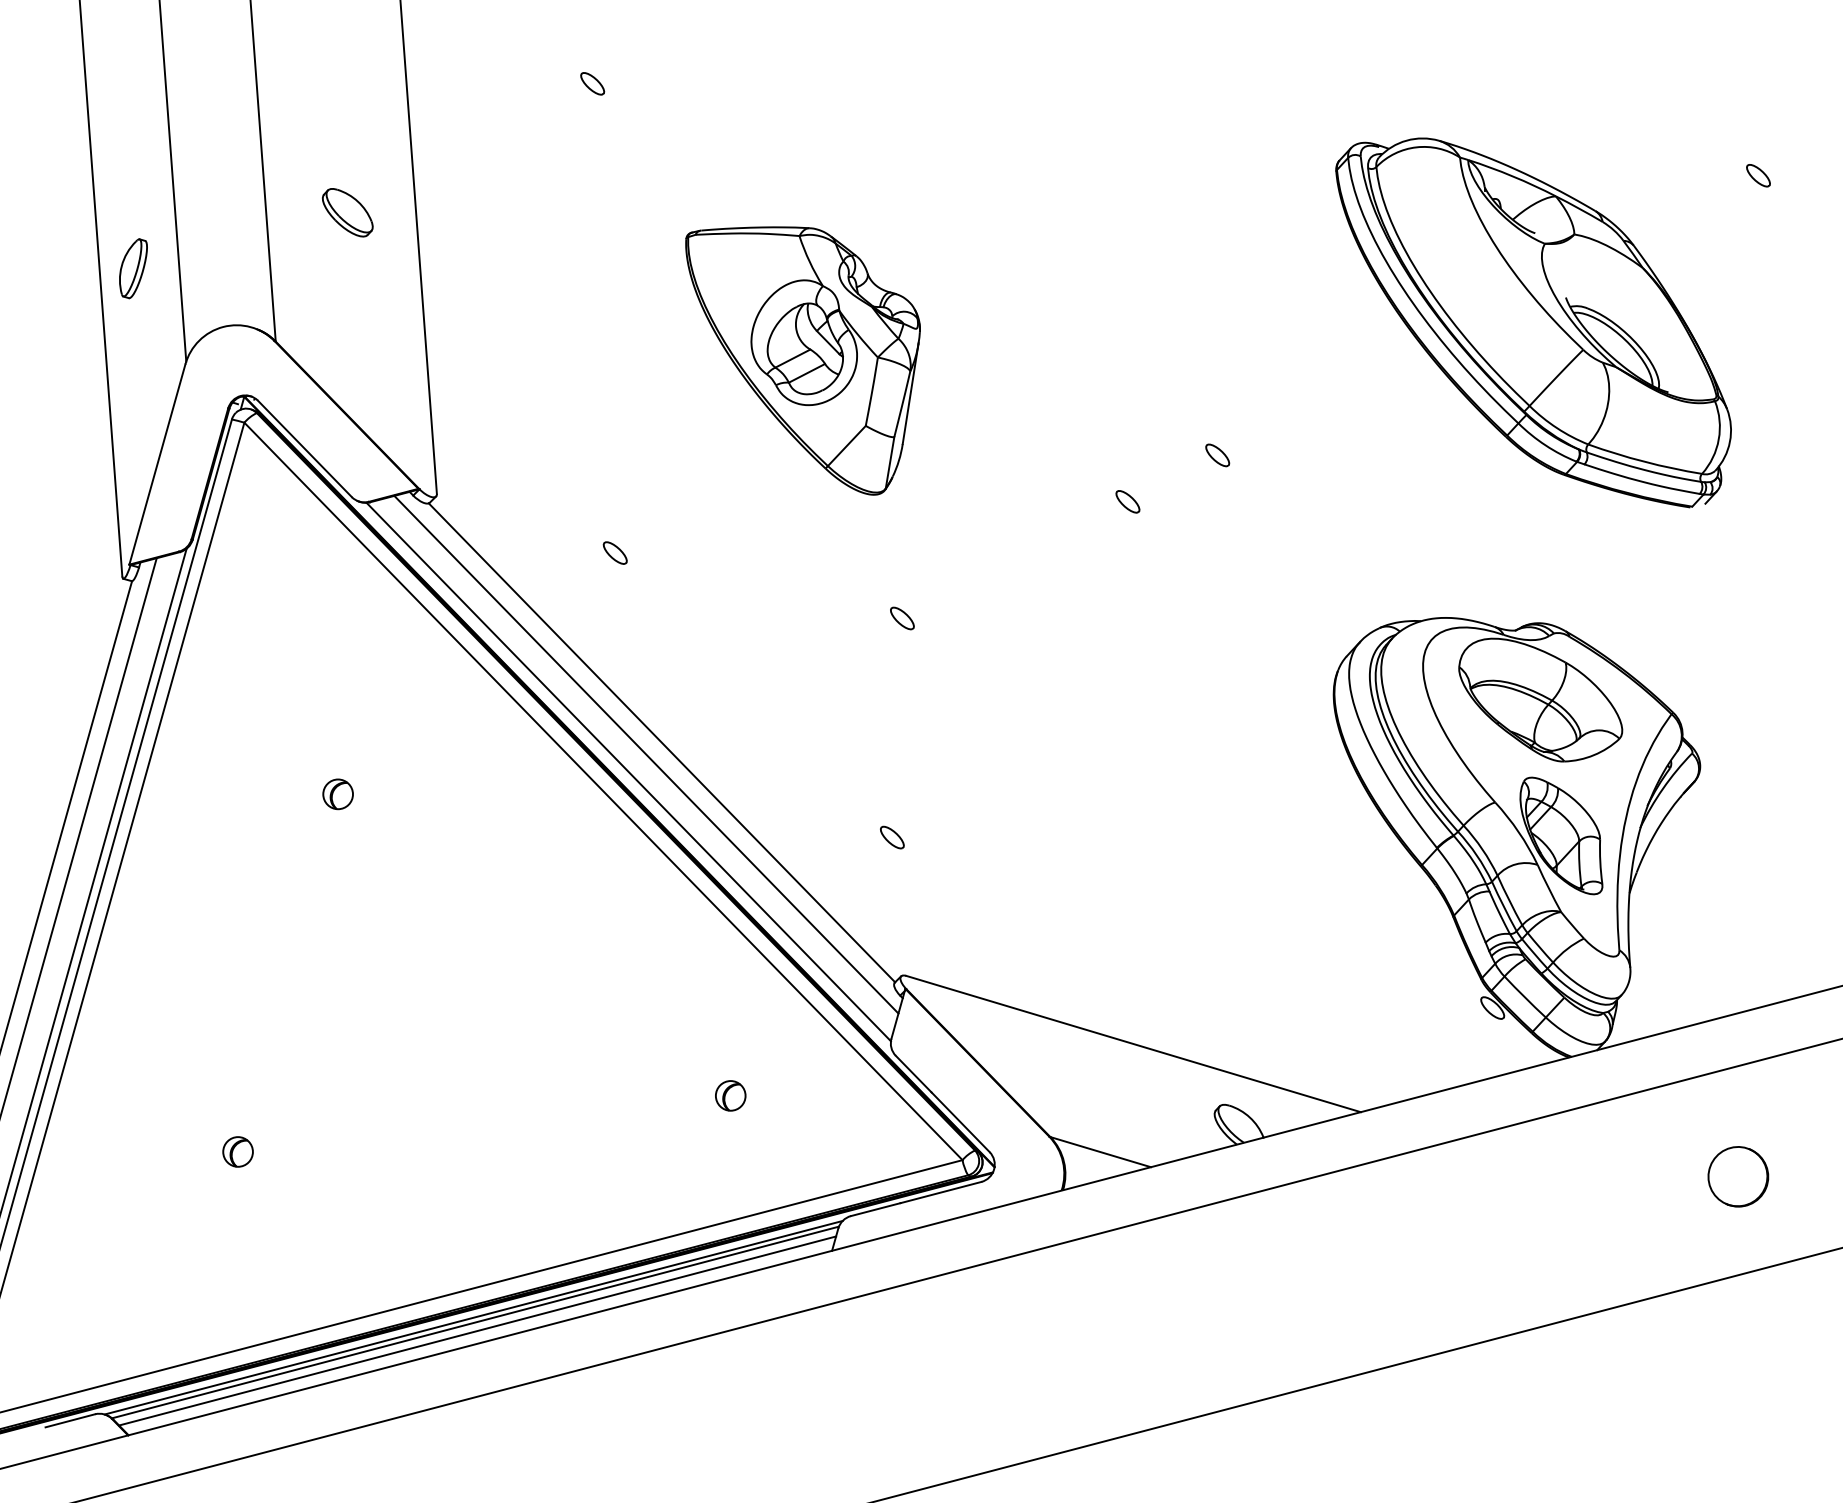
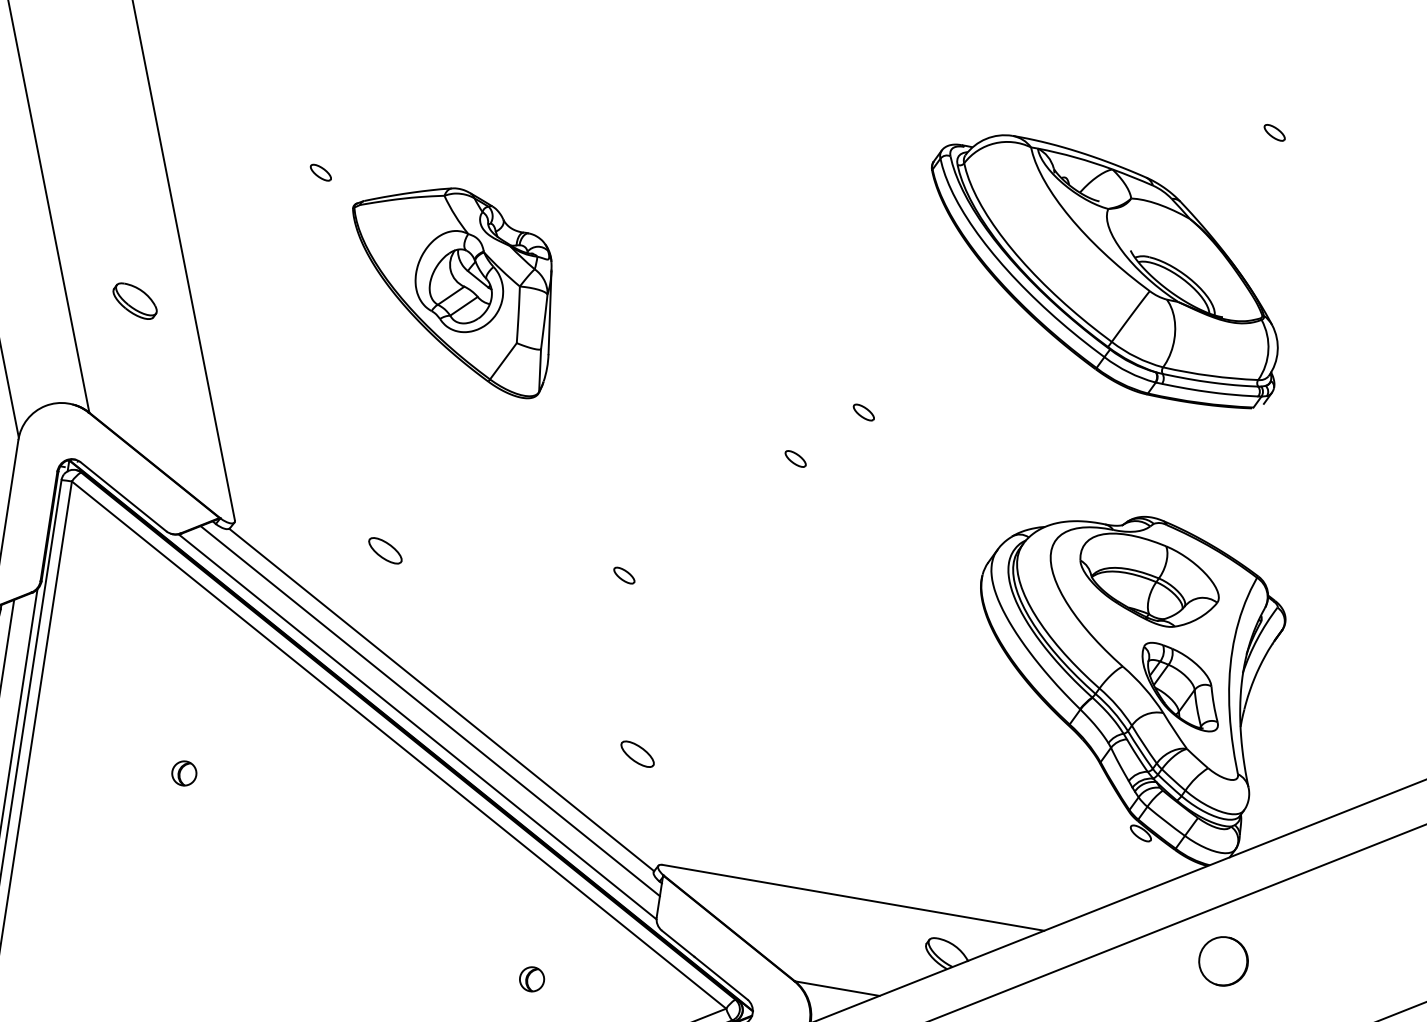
part: (802, 360) -> (459, 296), moved
part: (614, 552) -> (384, 550), size x1.6
part: (892, 837) -> (637, 754), size x1.6
part: (1738, 1176) -> (1223, 961), moved

